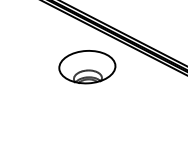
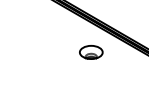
part: (87, 67) -> (91, 52), size x0.6

